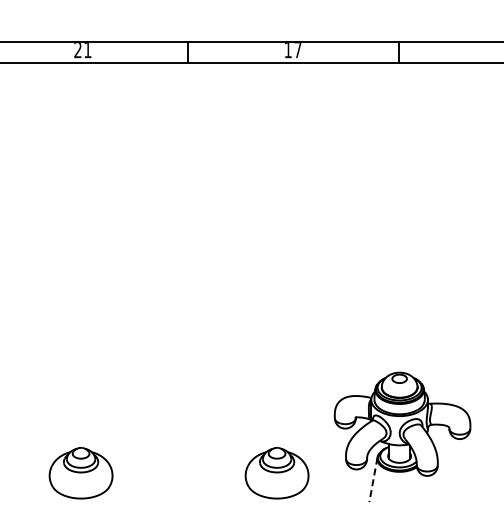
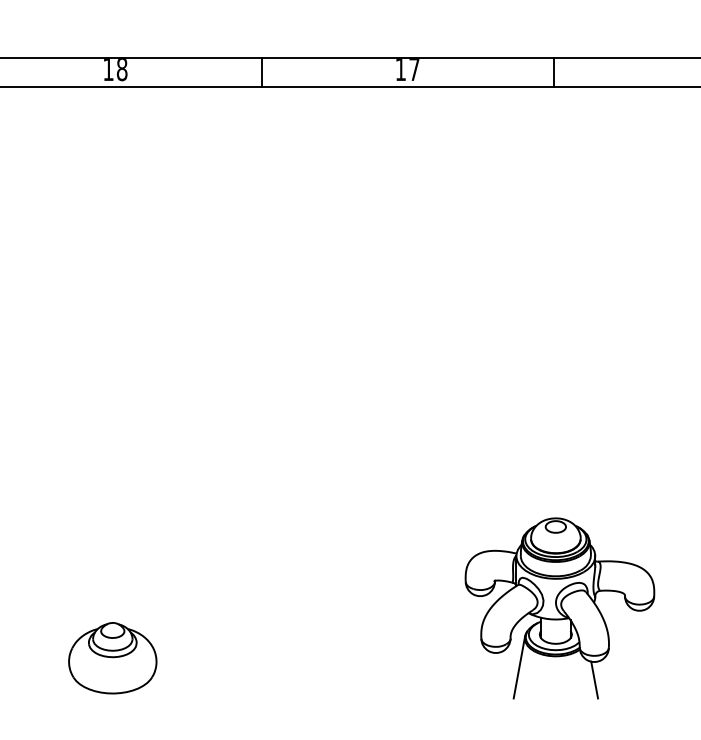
text: (82, 50) -> (114, 70), 21 -> 18
part: (276, 472) -> (384, 657), removed
line: (373, 479) -> (519, 666), dashed -> solid
line: (427, 488) -> (594, 679), added

